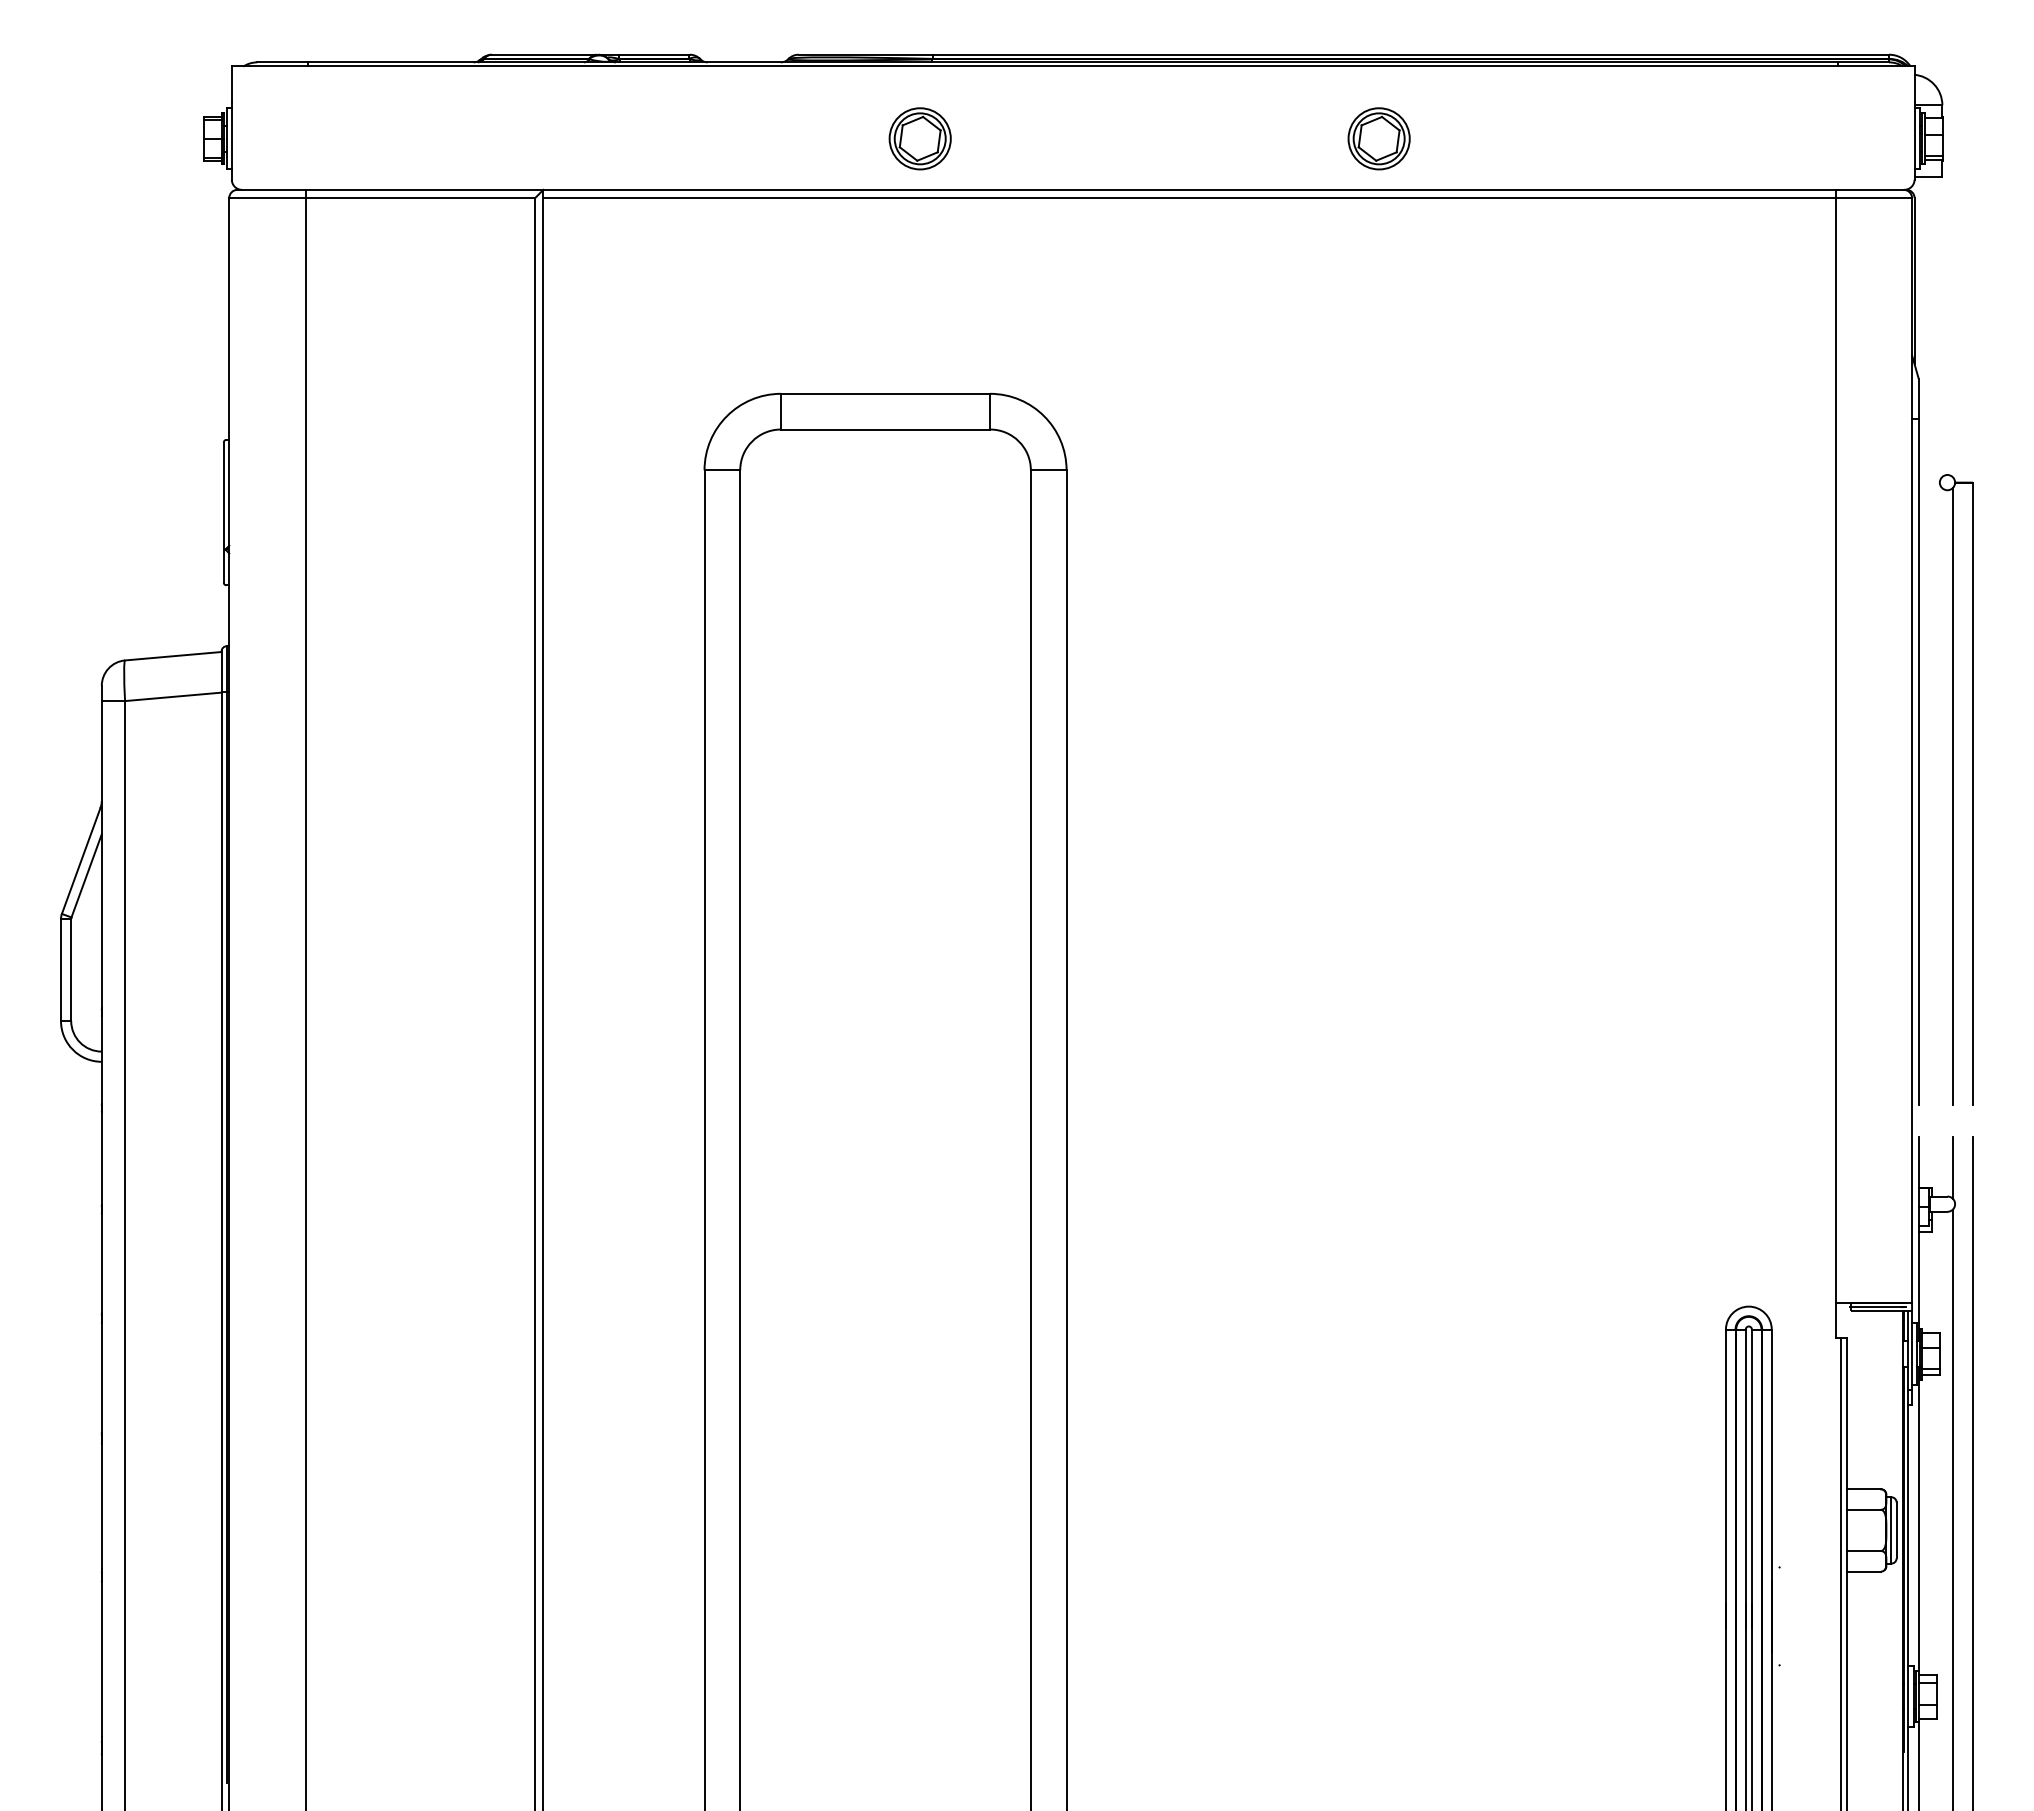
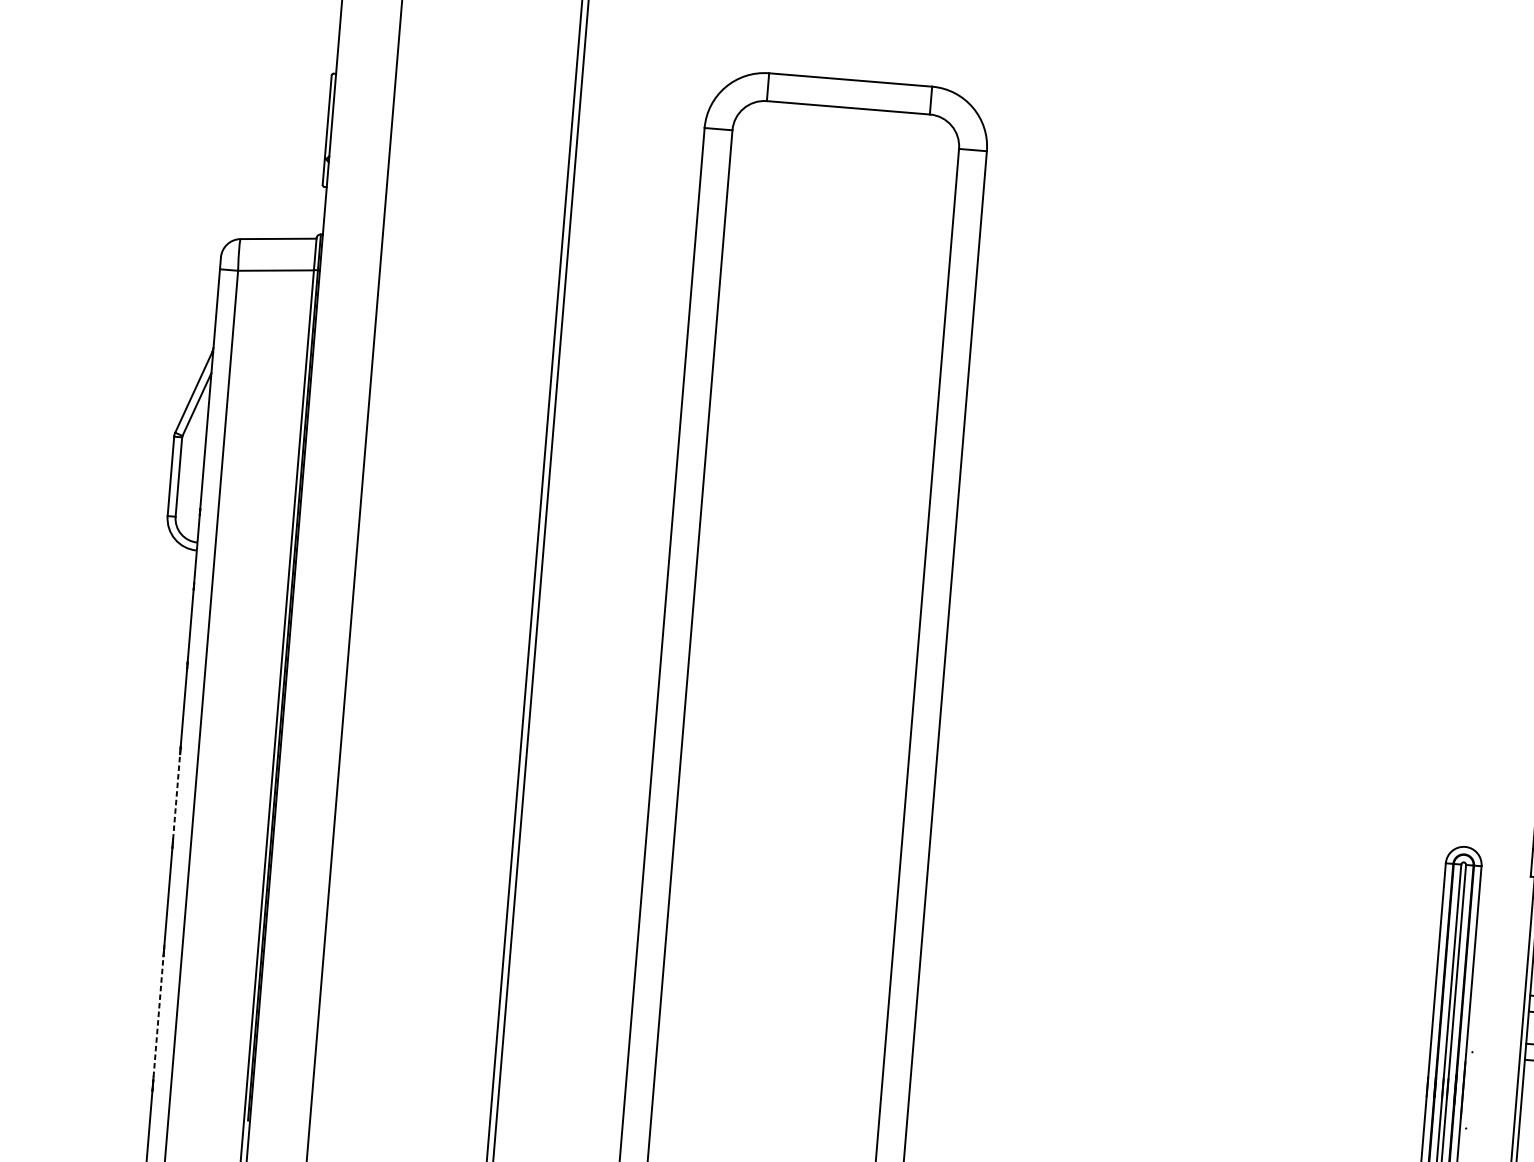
line: (101, 1376) -> (176, 795), solid -> dashed
line: (101, 1658) -> (158, 1015), solid -> dashed

